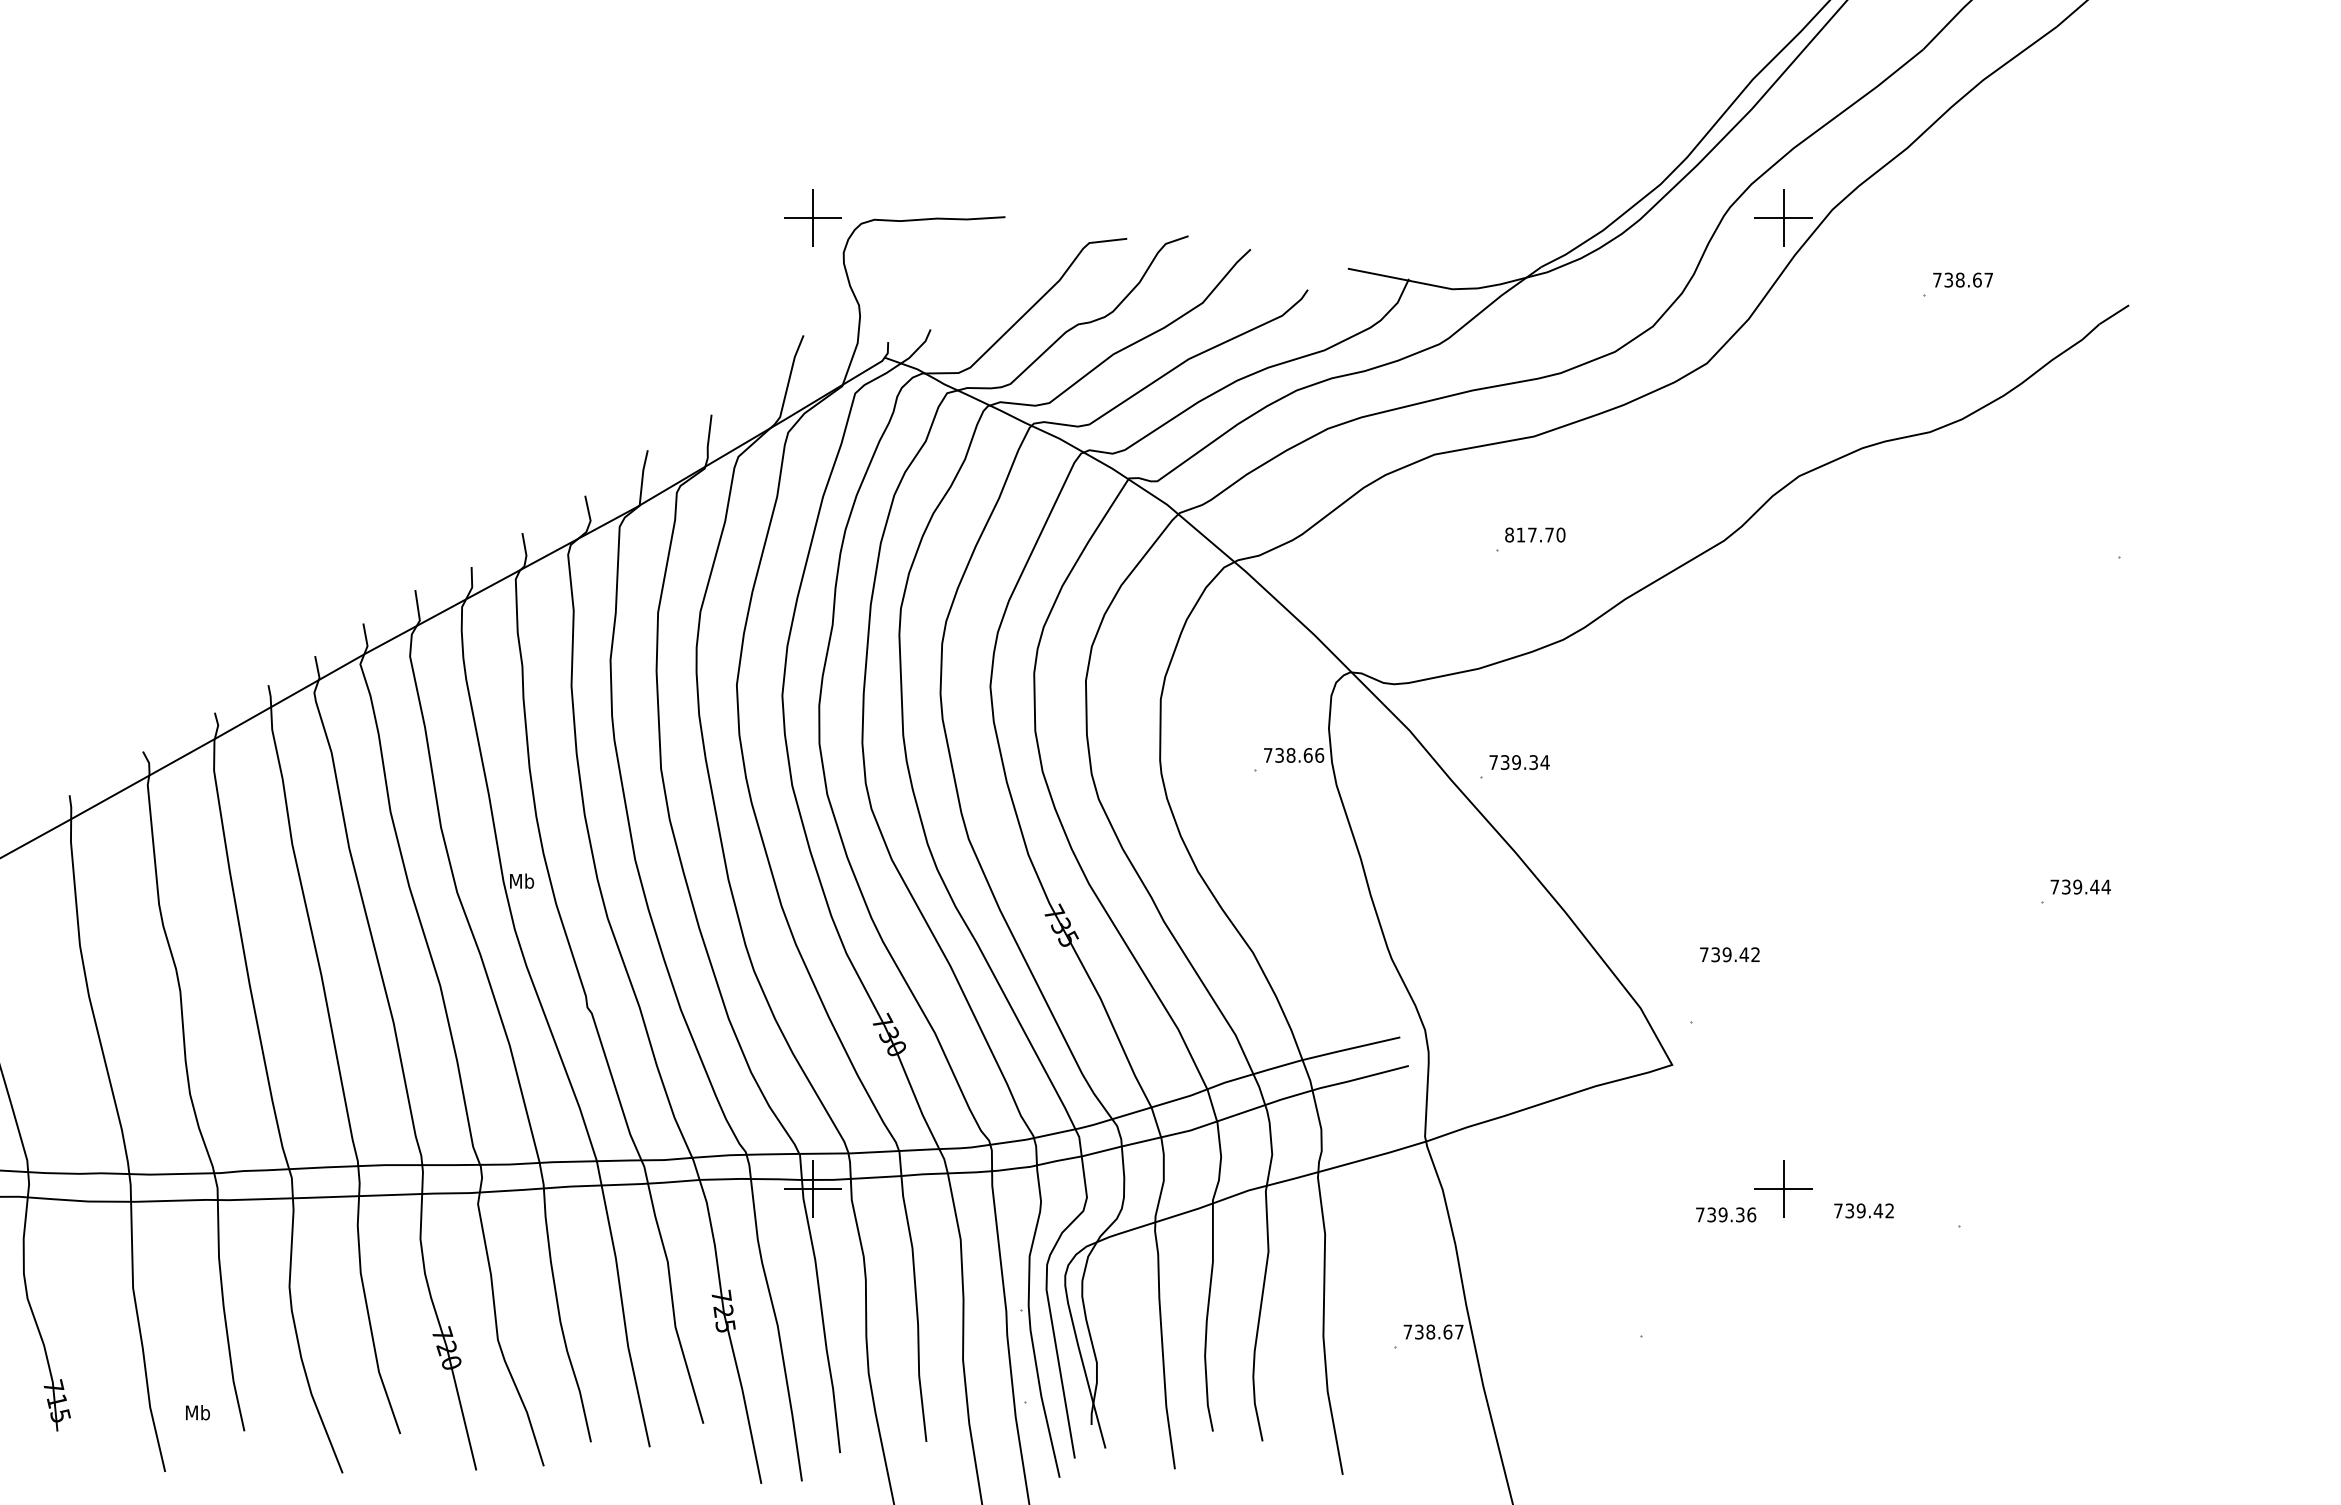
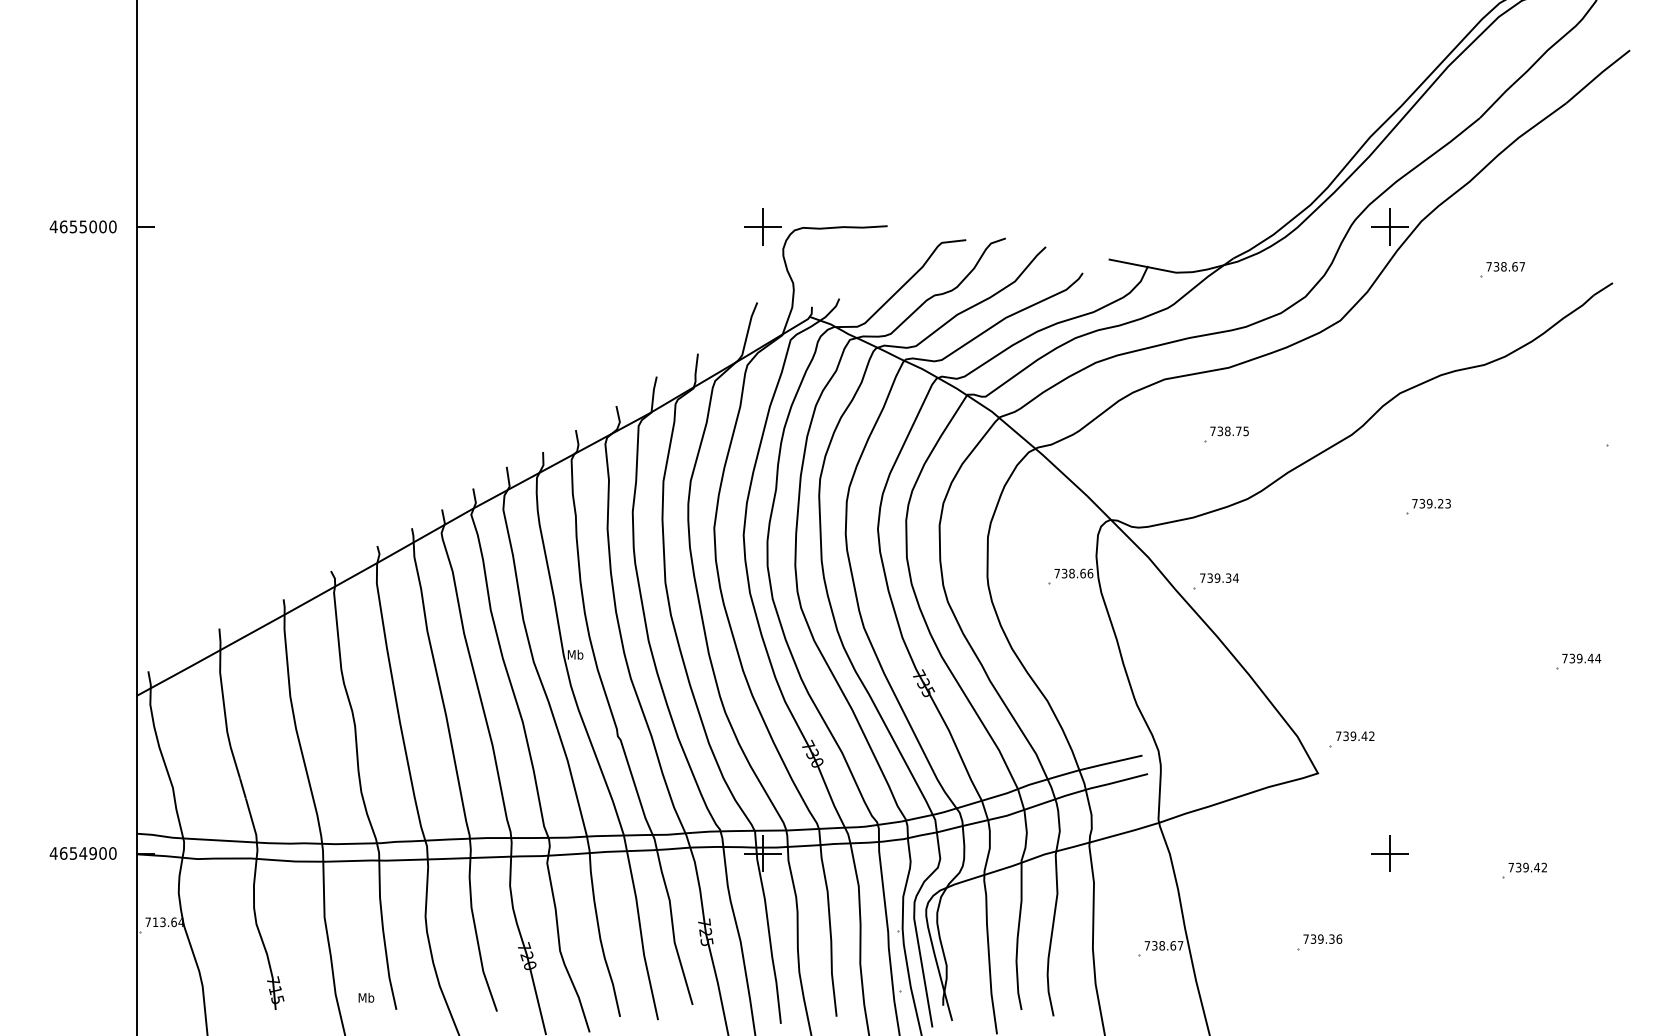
text: (1535, 535) -> (1229, 431), 817.70 -> 738.75
part: (1843, 651) -> (1428, 506), added
text: (1730, 955) -> (1355, 736), moved
text: (1863, 1210) -> (1527, 867), moved
text: (1725, 1213) -> (1322, 938), moved

